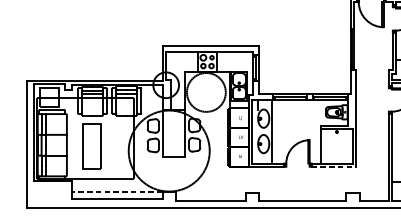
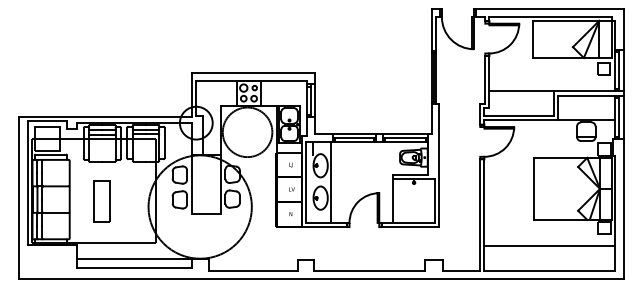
part: (91, 146) -> (101, 201), size x0.71
line: (334, 167) -> (410, 227), dashed -> solid
line: (116, 191) -> (133, 258), dashed -> solid

